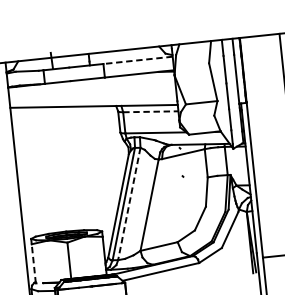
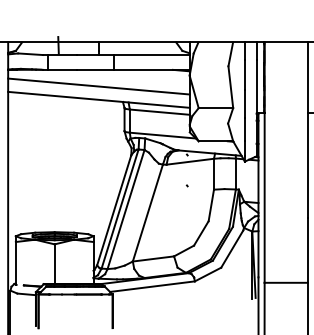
line: (137, 60) -> (151, 55), dashed -> solid
line: (92, 94) -> (98, 86), added
line: (151, 112) -> (160, 112), dashed -> solid
line: (128, 204) -> (125, 210), dashed -> solid
line: (33, 263) -> (15, 262), dashed -> solid

